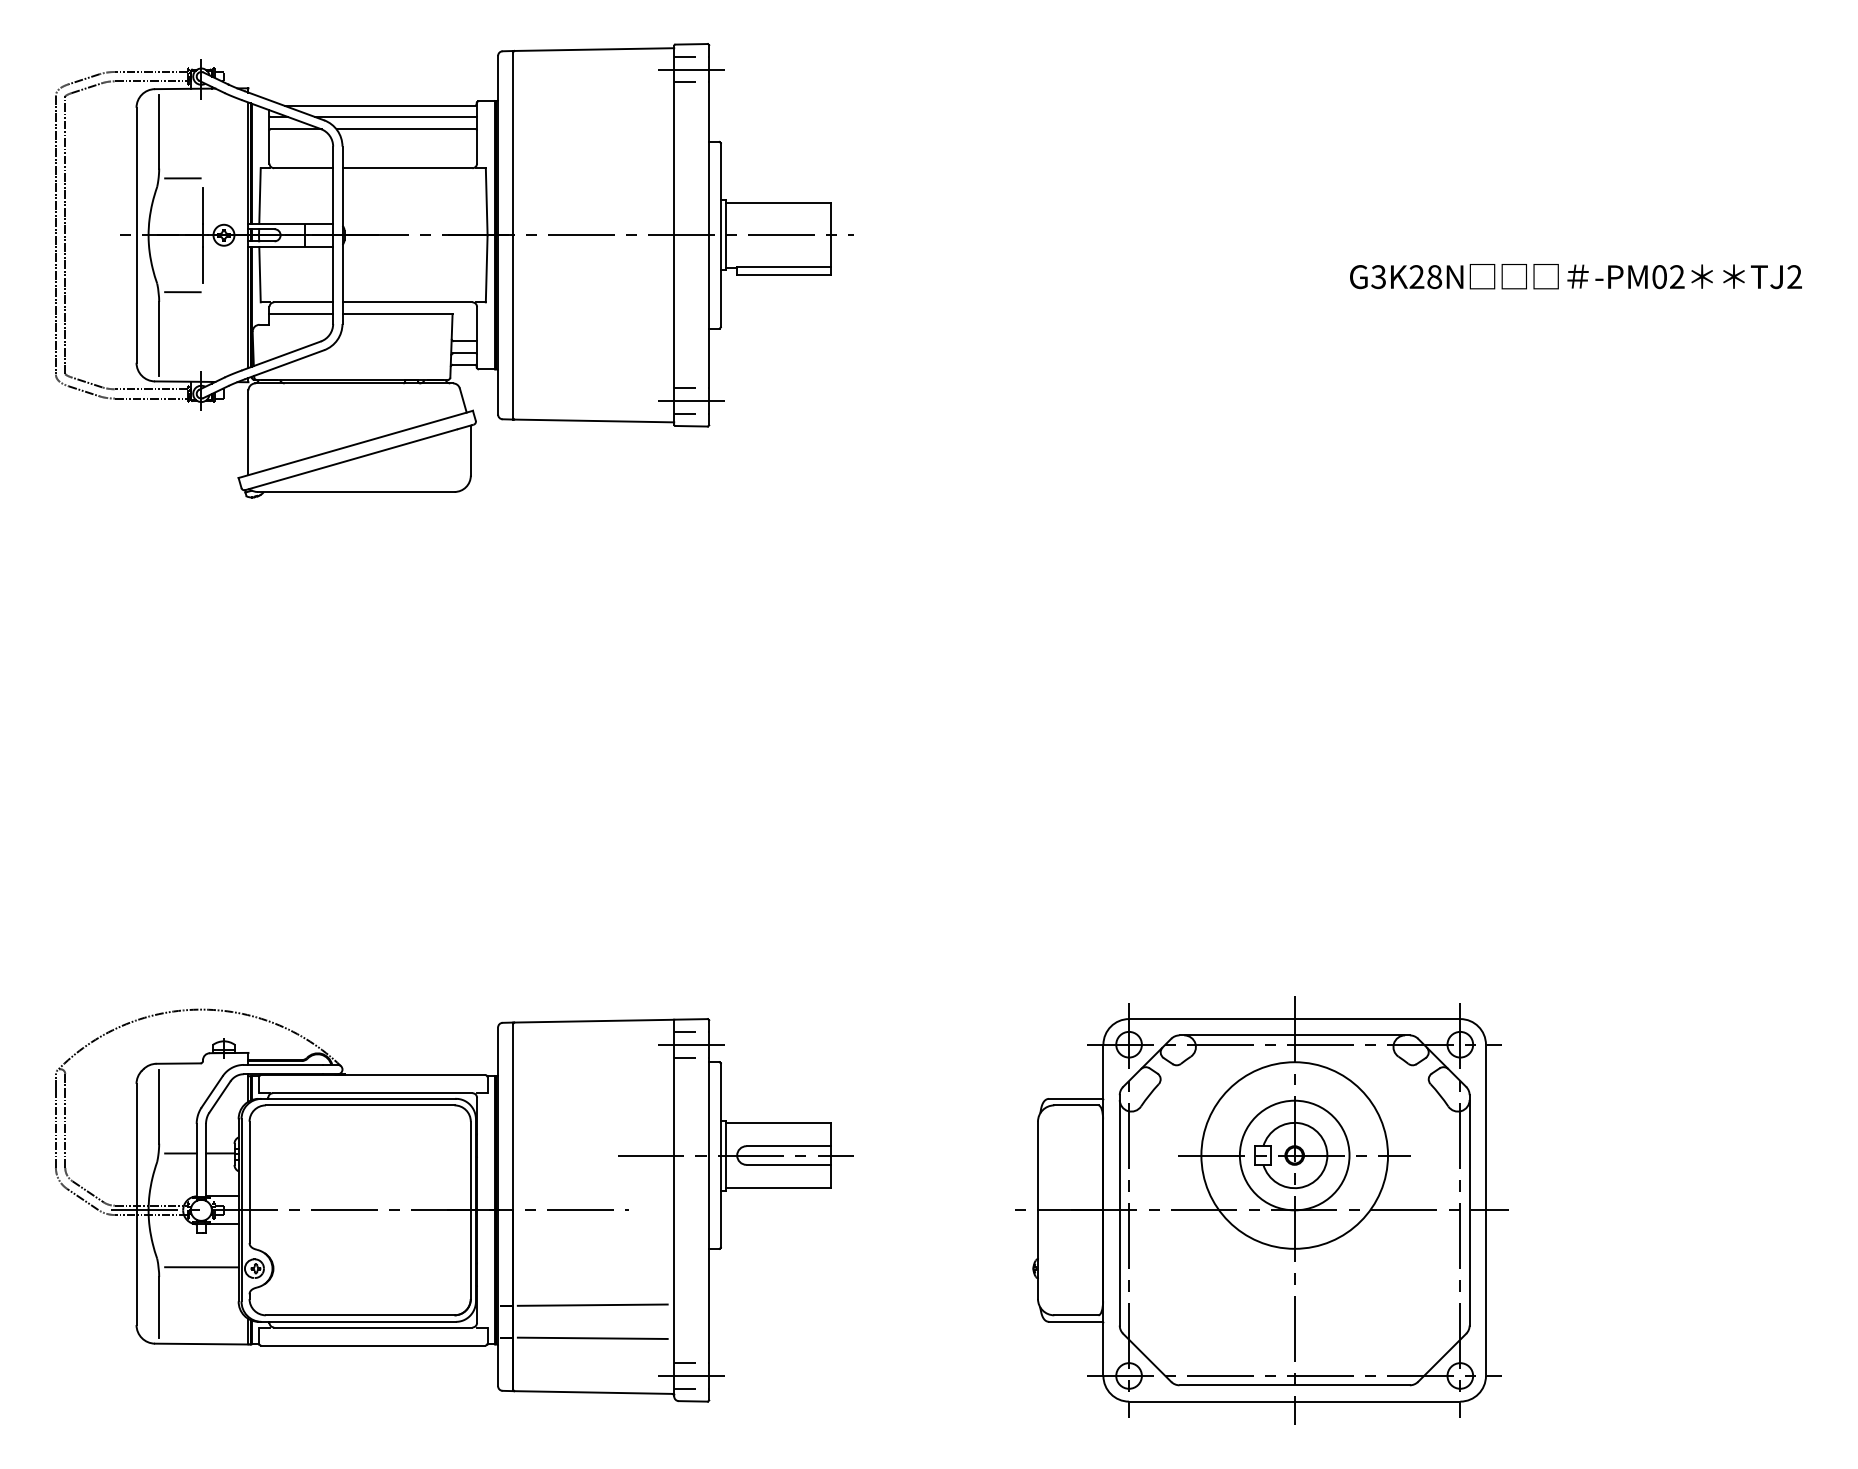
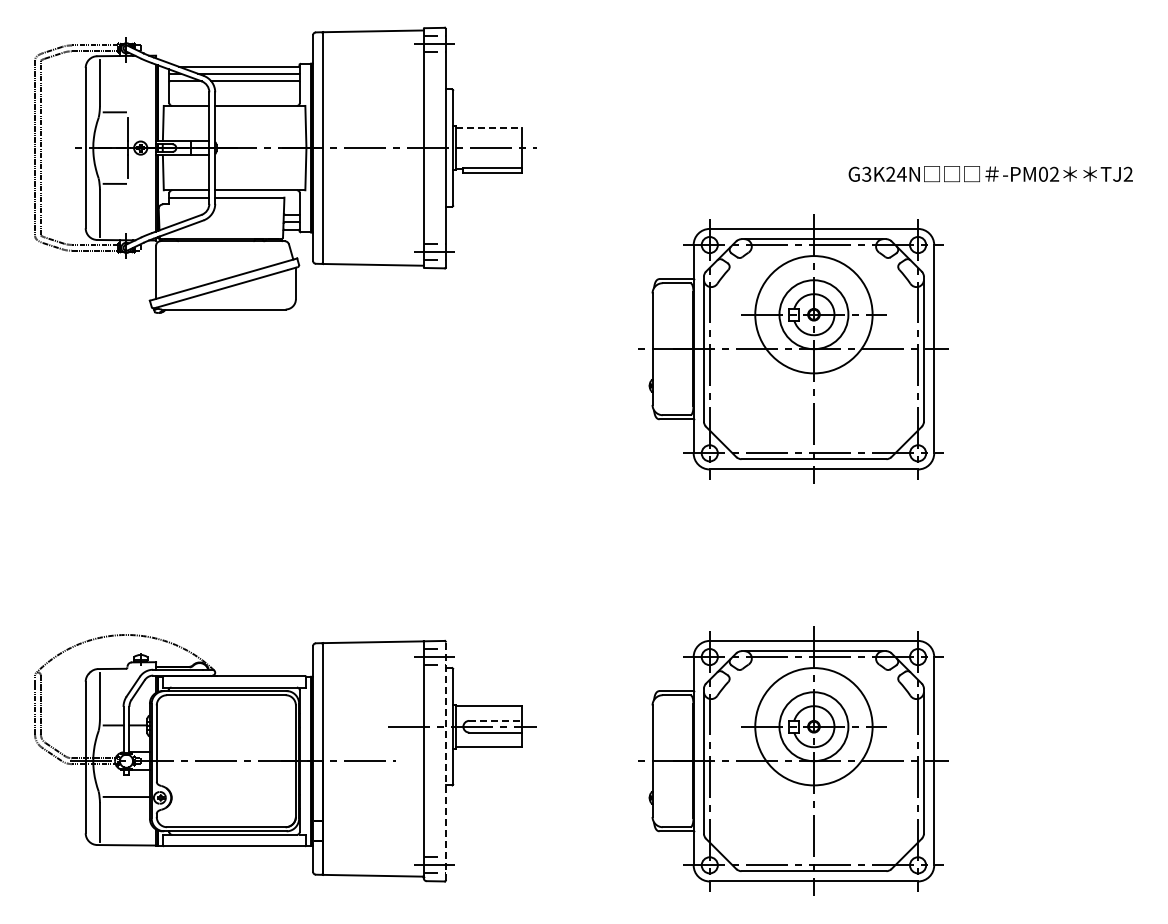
line: (778, 202) -> (489, 127), solid -> dashed
text: (1433, 275) -> (901, 173), G3K28N -> G3K24N
part: (1262, 553) -> (793, 348), added
line: (789, 1145) -> (496, 720), solid -> dashed
line: (708, 1210) -> (445, 761), solid -> dashed
line: (592, 1304) -> (372, 820), removed
line: (592, 1338) -> (372, 841), removed

